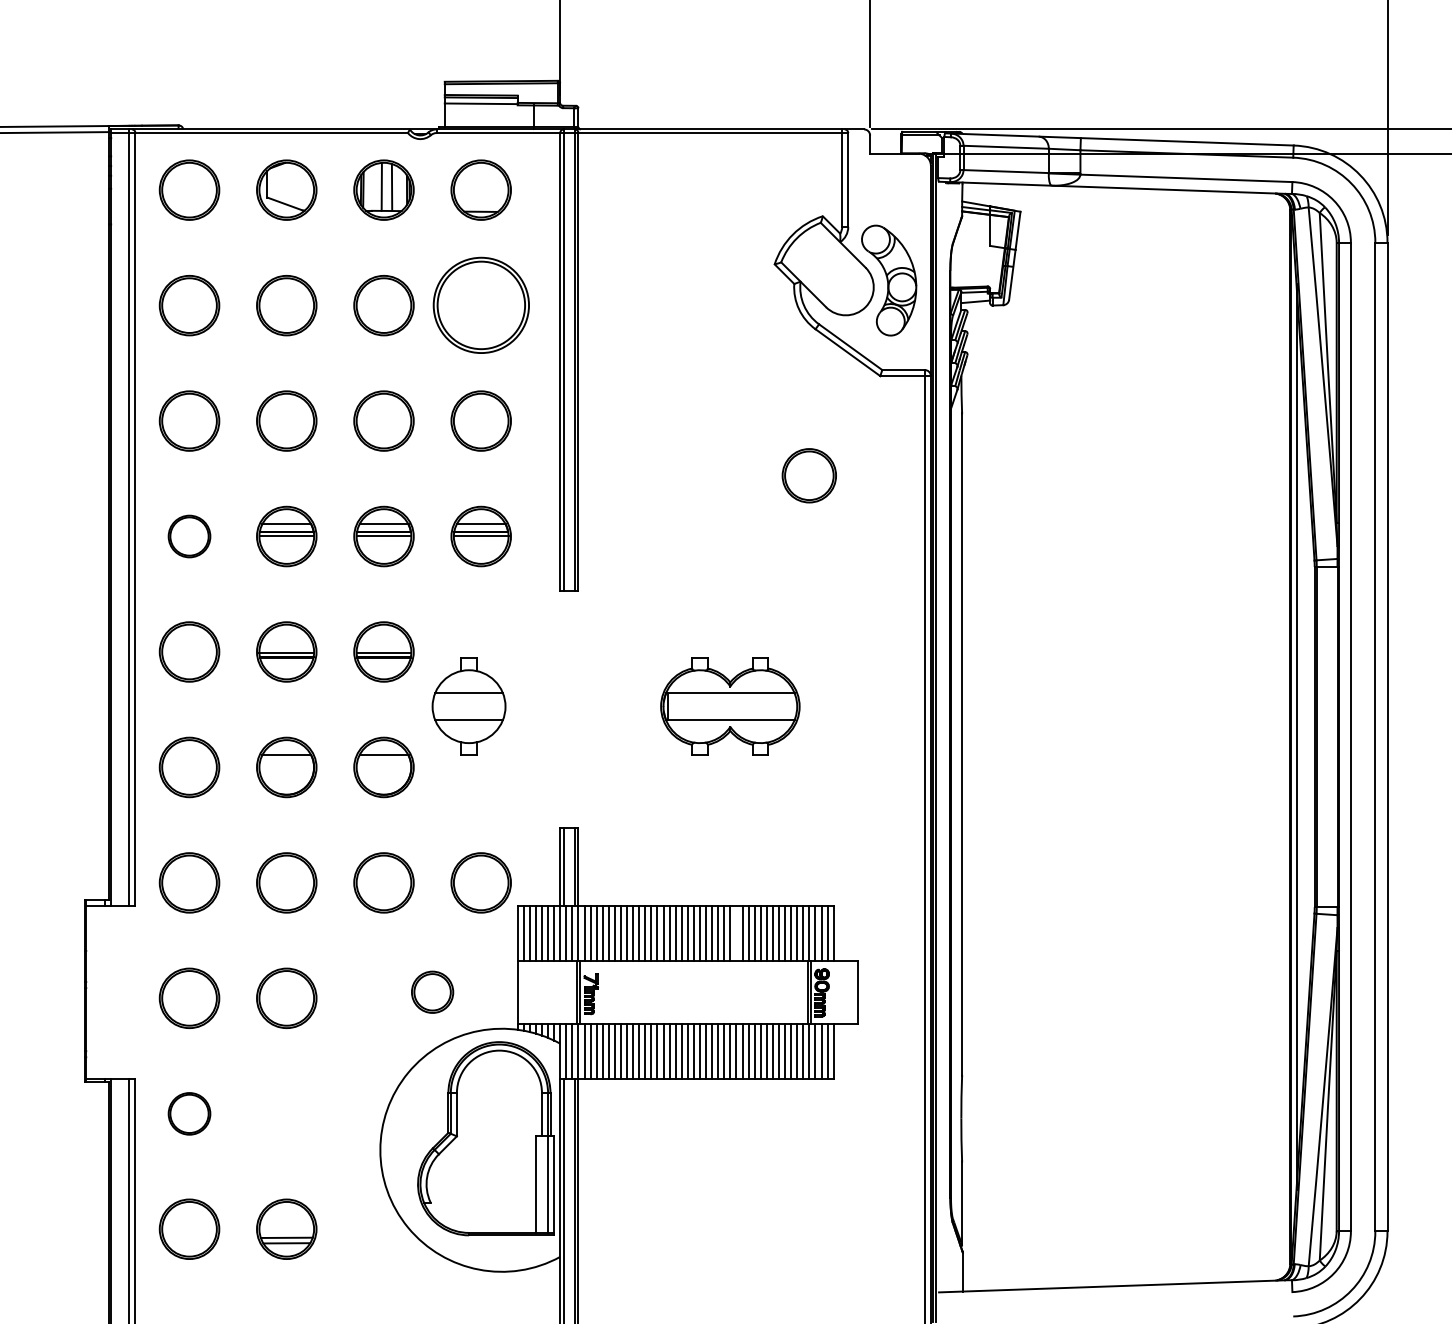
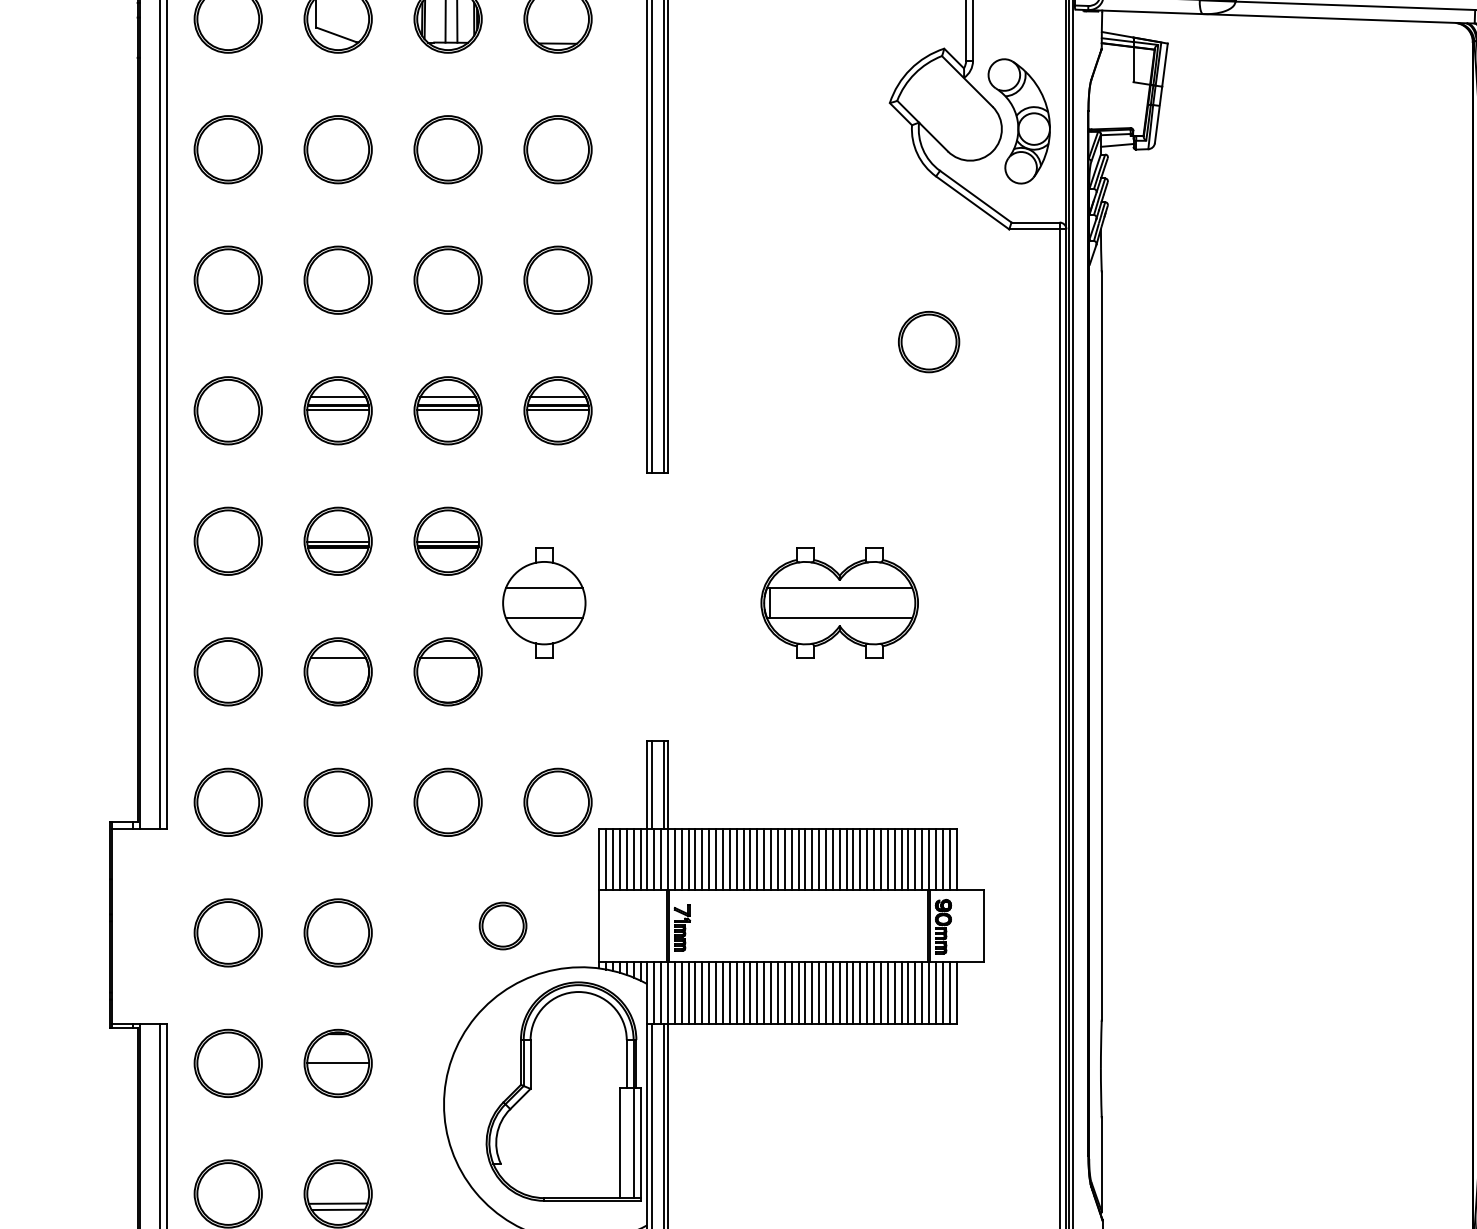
part: (480, 305) -> (557, 149), size x0.62
part: (189, 536) -> (228, 410), size x1.43
line: (736, 933) -> (846, 859), added
part: (189, 1113) -> (228, 1063), size x1.43
part: (286, 1113) -> (337, 1063), added

